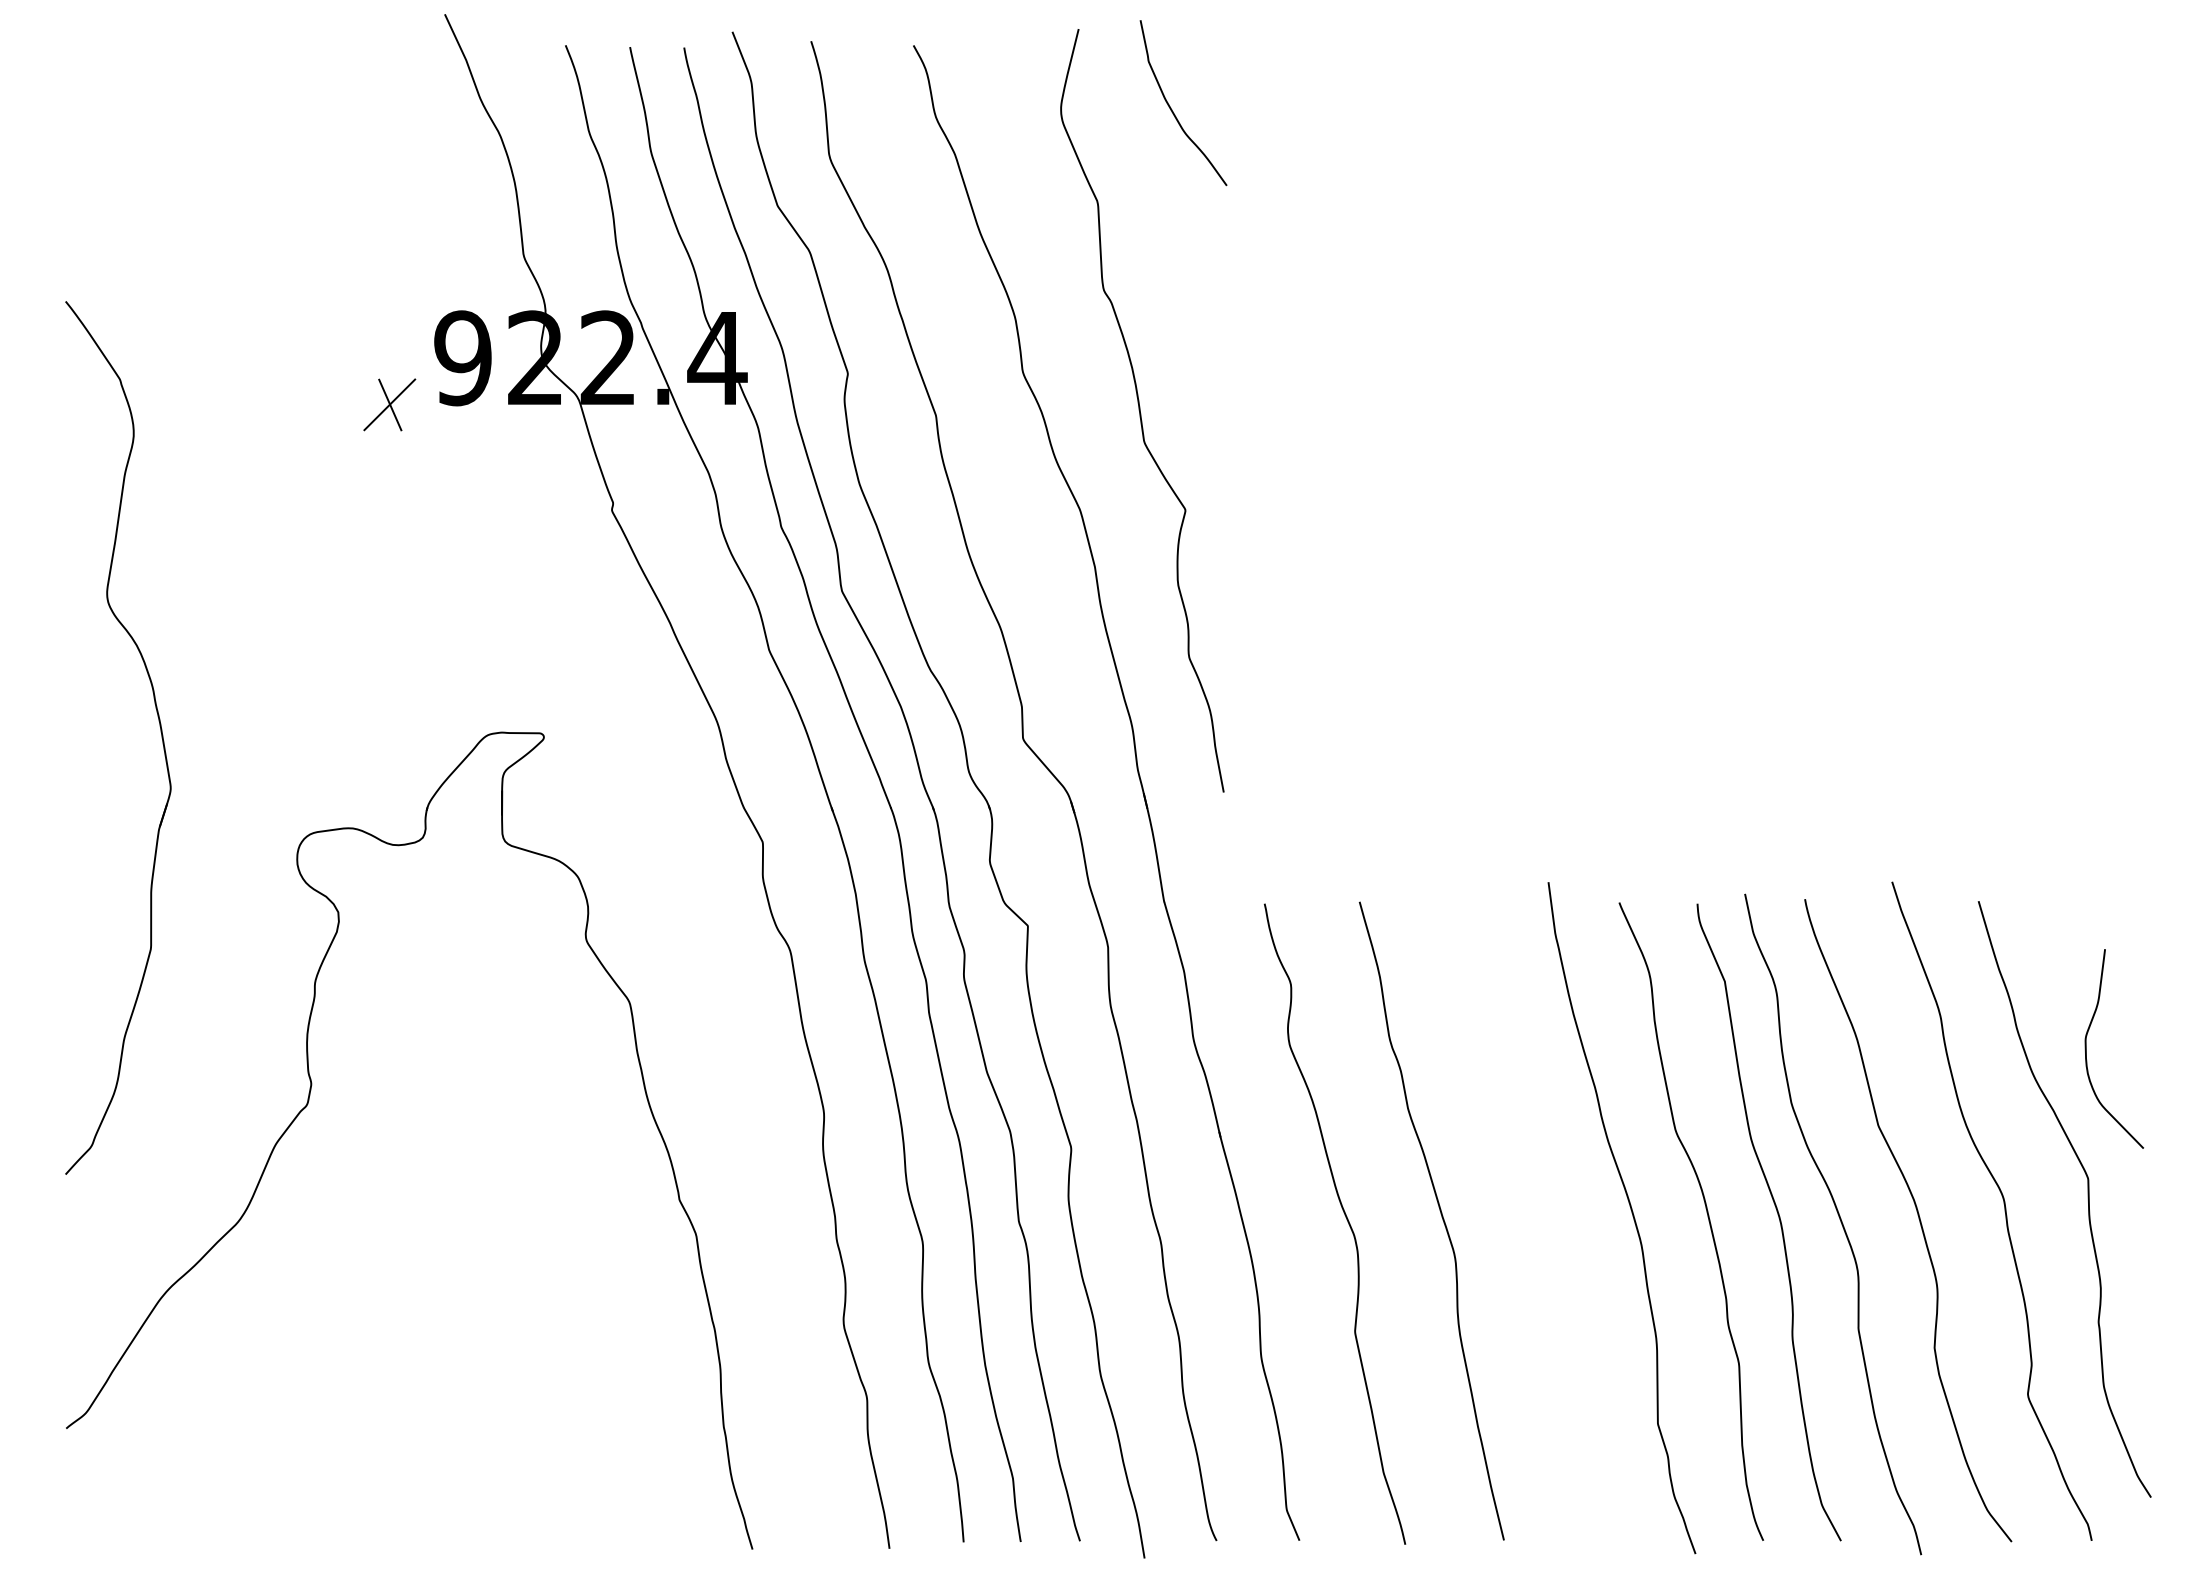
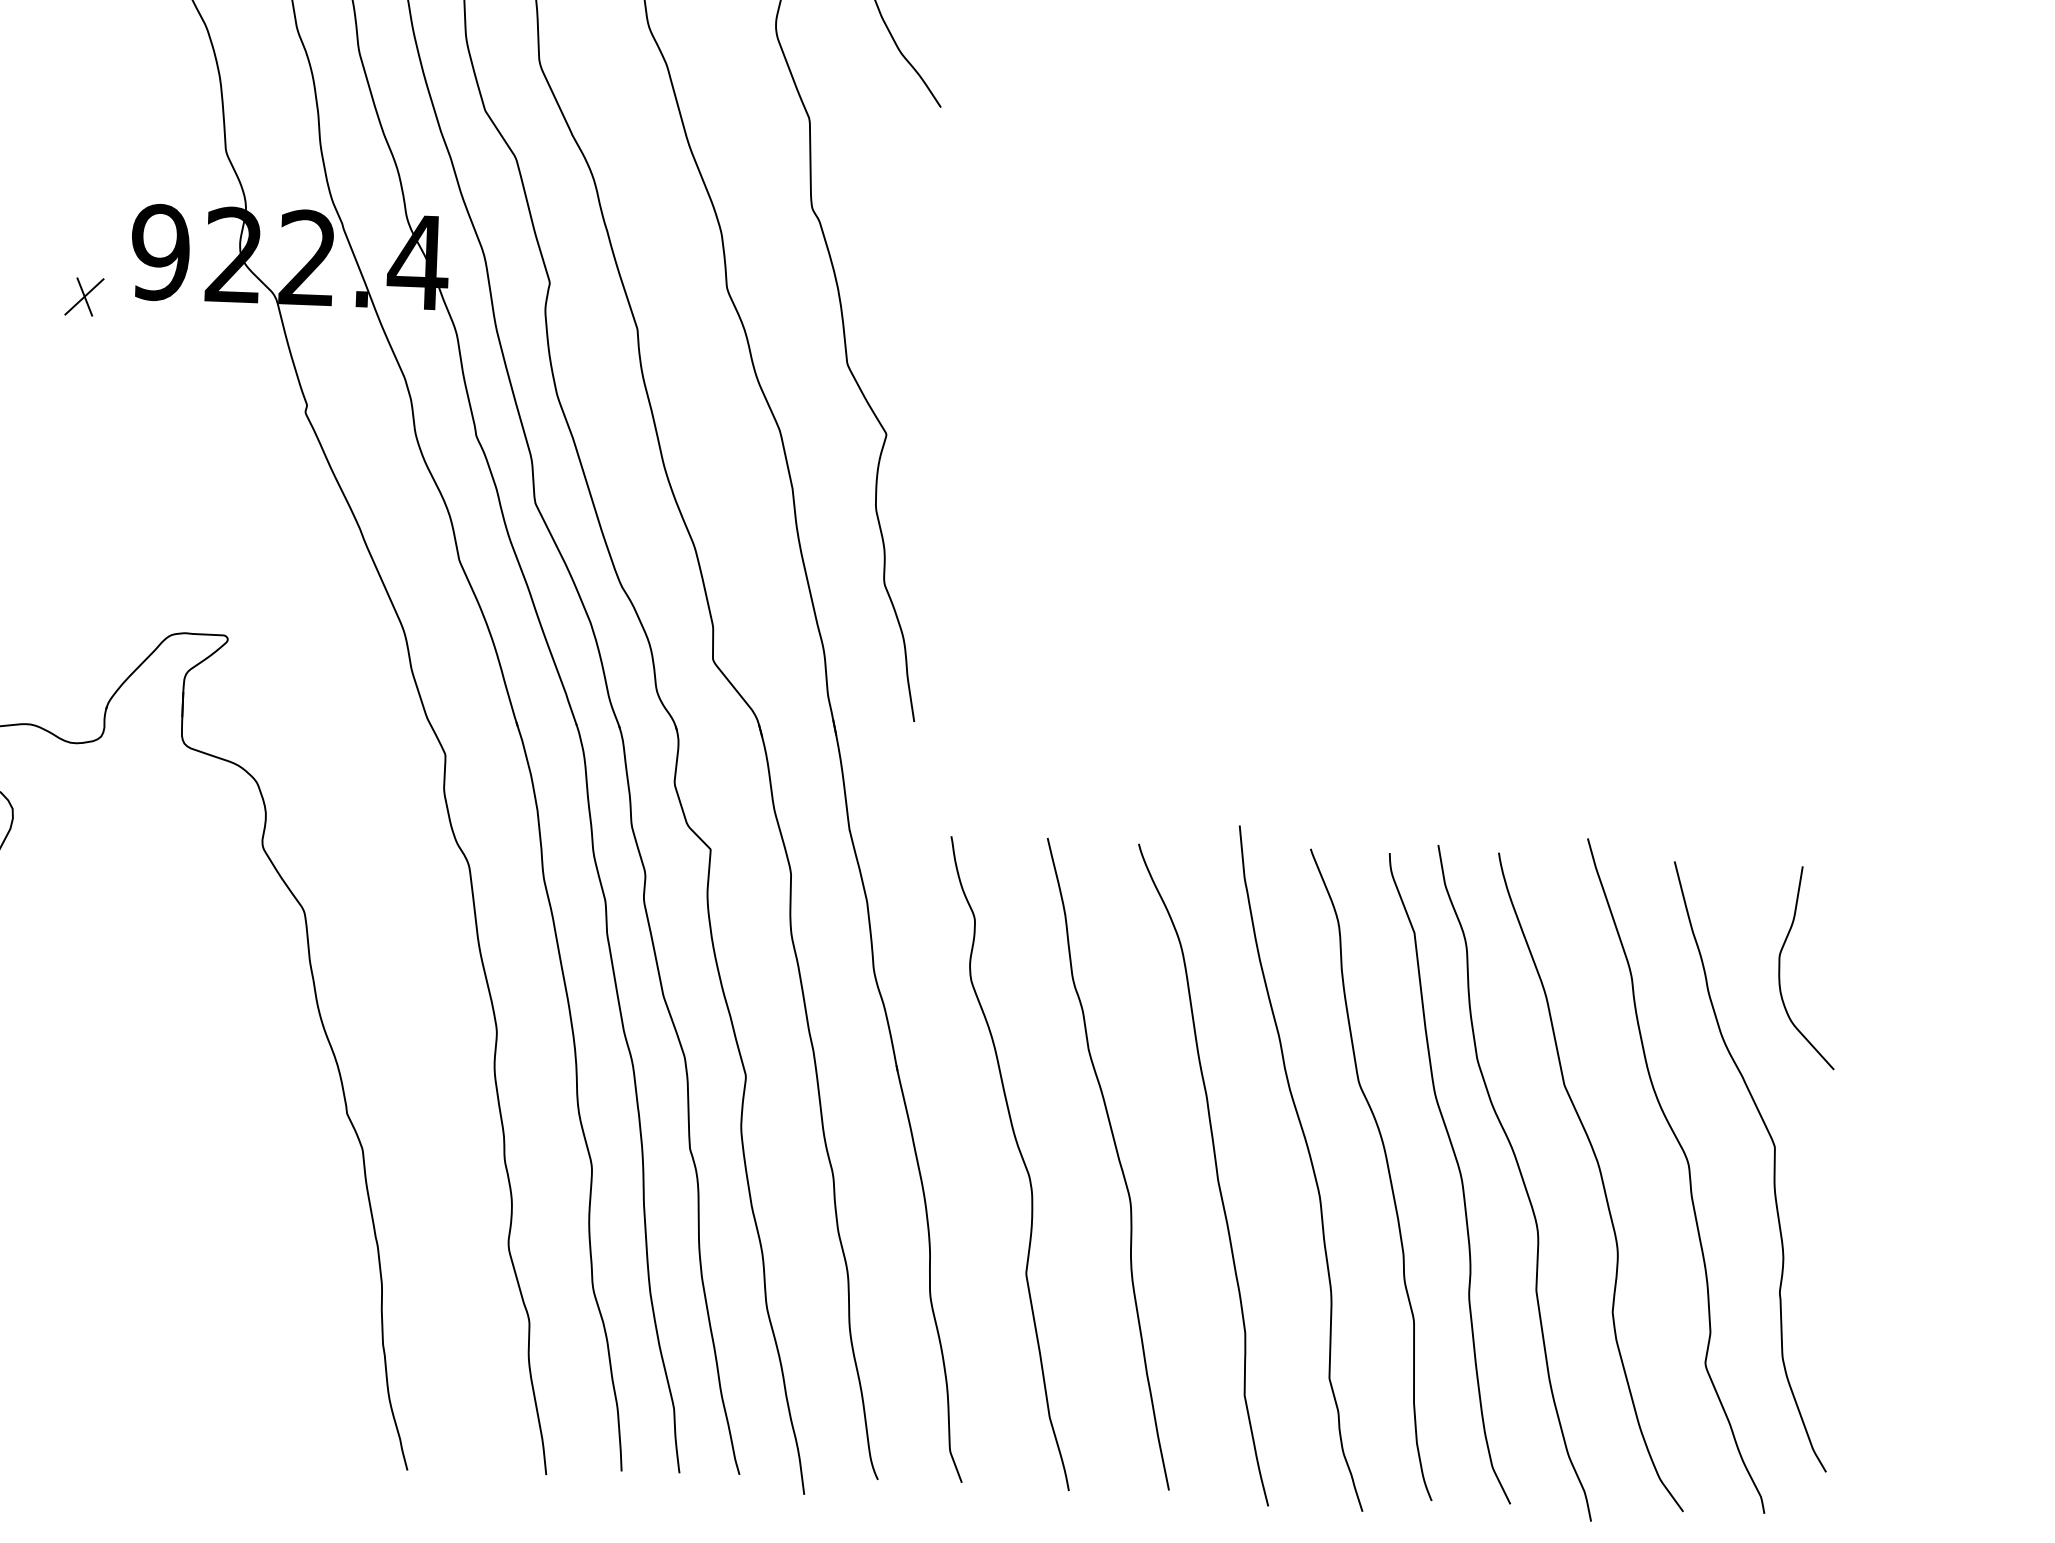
part: (389, 404) -> (84, 296), size x0.71
curve: (2086, 1048) -> (1780, 966), moved
curve: (1538, 1227) -> (1216, 1174), added

